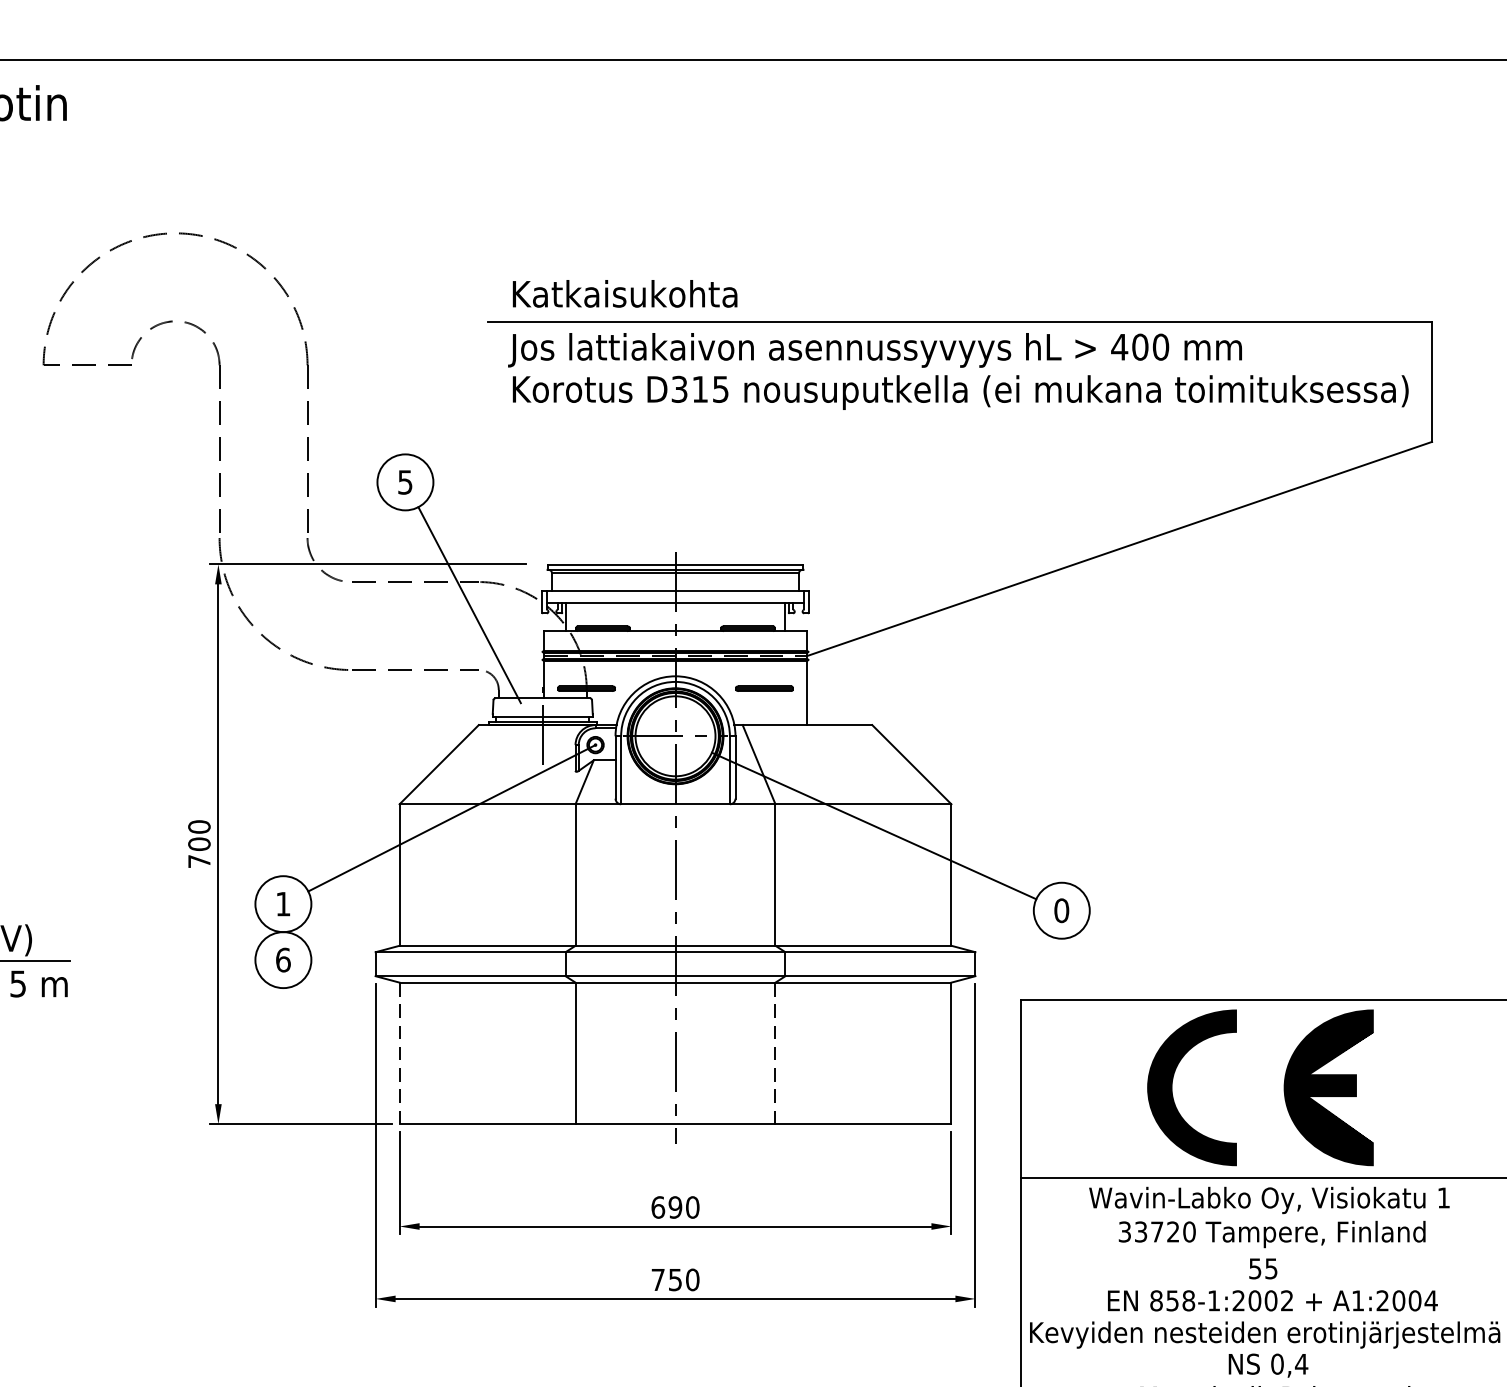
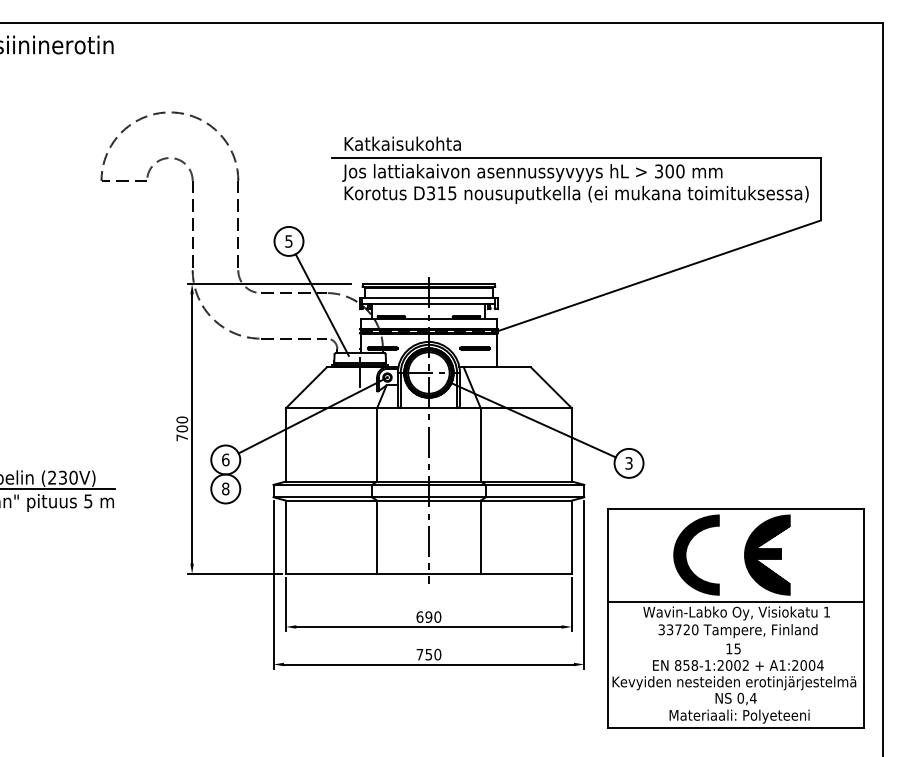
text: (1118, 347) -> (658, 171), 400 -> 300
text: (282, 903) -> (225, 459), 1 -> 6
text: (1060, 910) -> (628, 463), 0 -> 3
text: (282, 959) -> (225, 488), 6 -> 8
line: (398, 1053) -> (285, 537), dashed -> solid
line: (775, 1053) -> (480, 537), dashed -> solid
text: (1255, 1268) -> (729, 648), 55 -> 15

